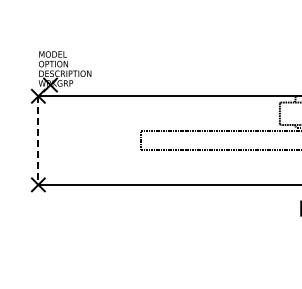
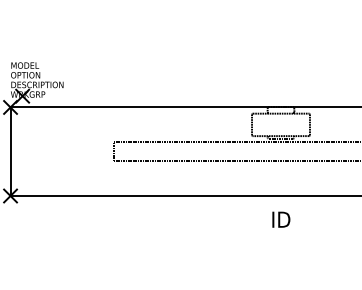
line: (38, 141) -> (10, 152), dashed -> solid

